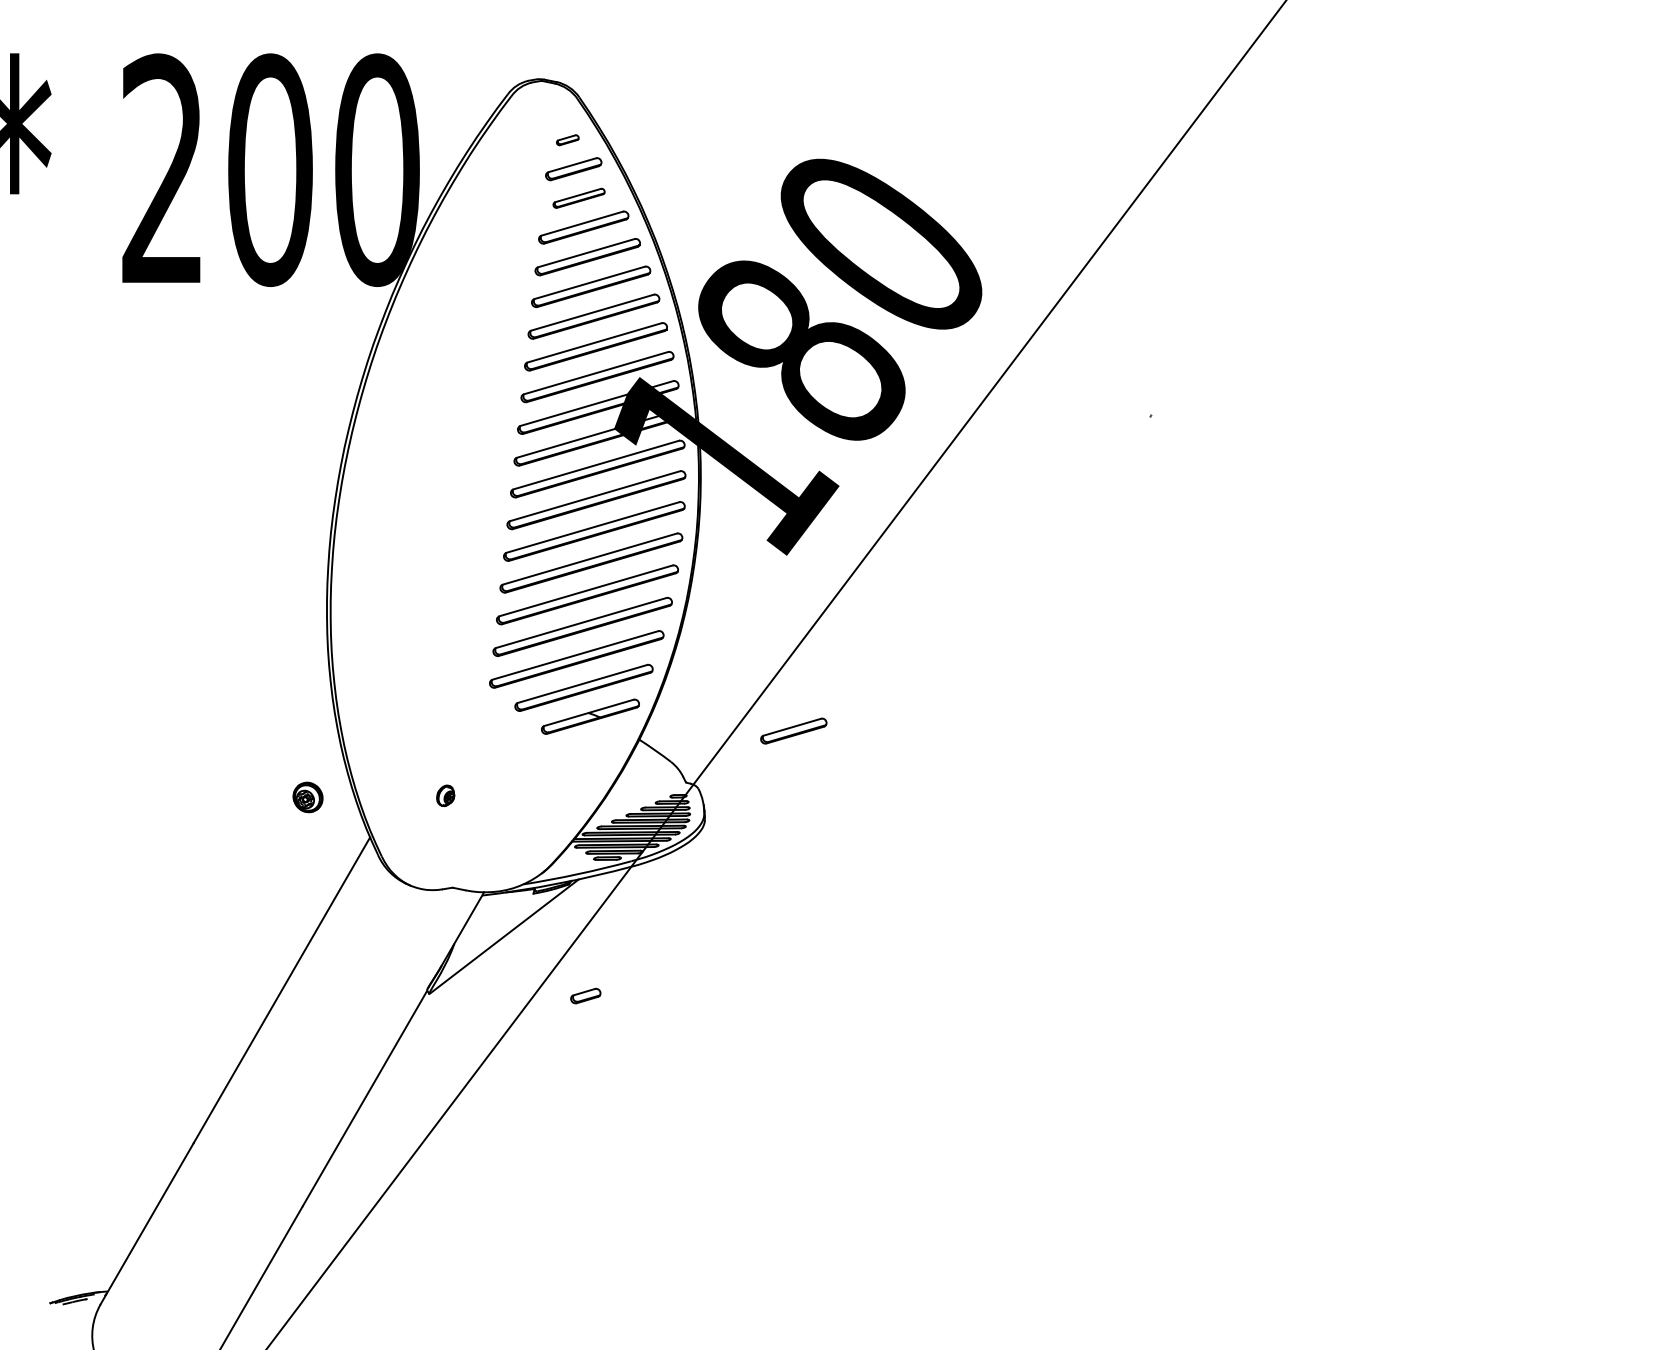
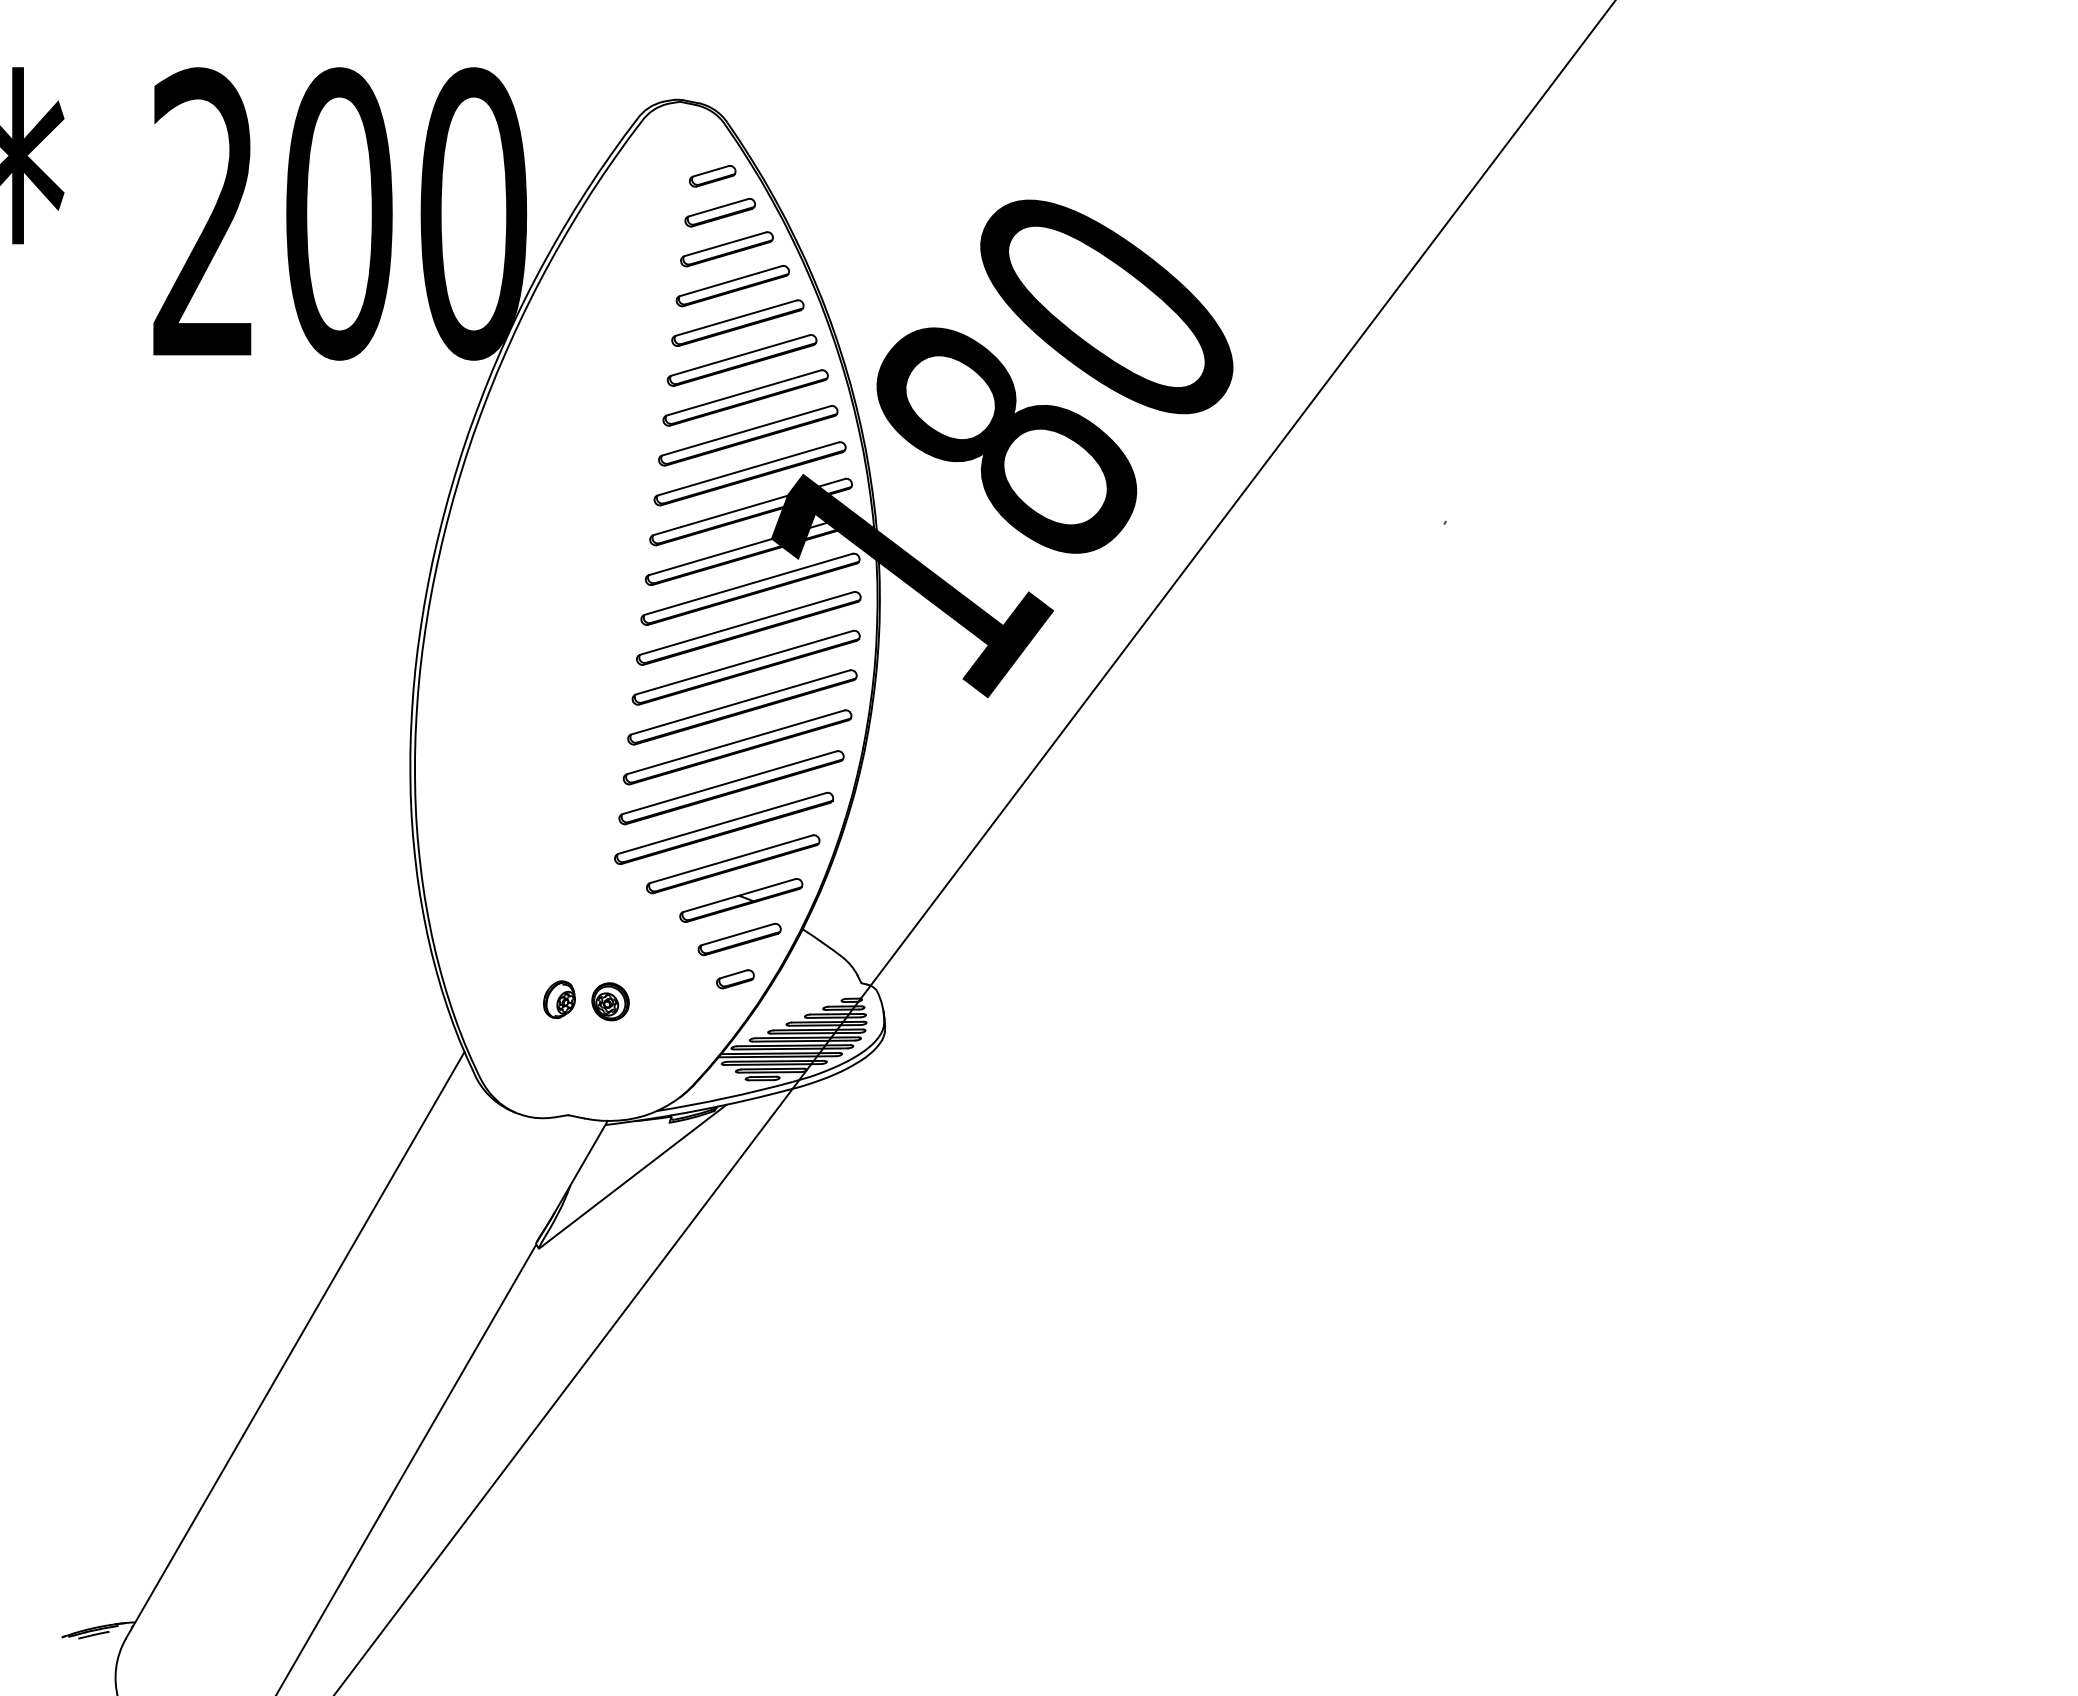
part: (567, 140) -> (712, 176), size x1.67
part: (578, 198) -> (726, 249), size x1.43
part: (793, 730) -> (739, 938), moved
part: (445, 795) -> (559, 999), size x1.43
part: (307, 797) -> (610, 1001), moved
part: (585, 996) -> (735, 979), moved

